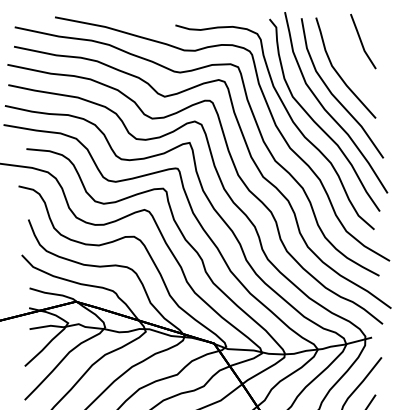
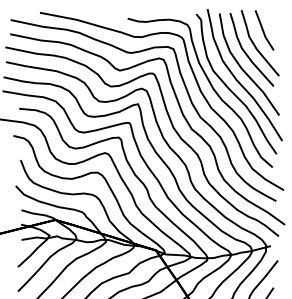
line: (350, 61) -> (255, 44), added

